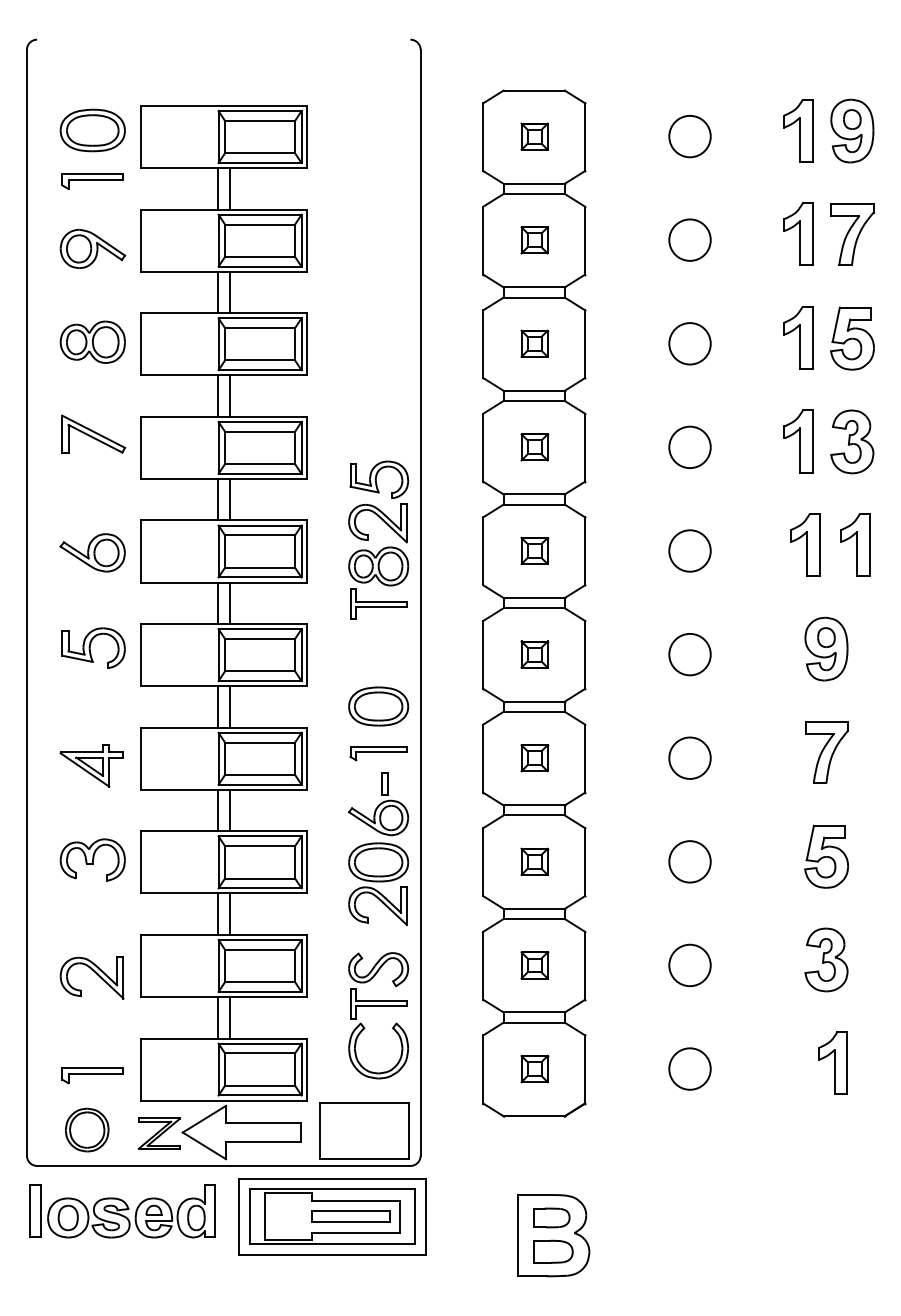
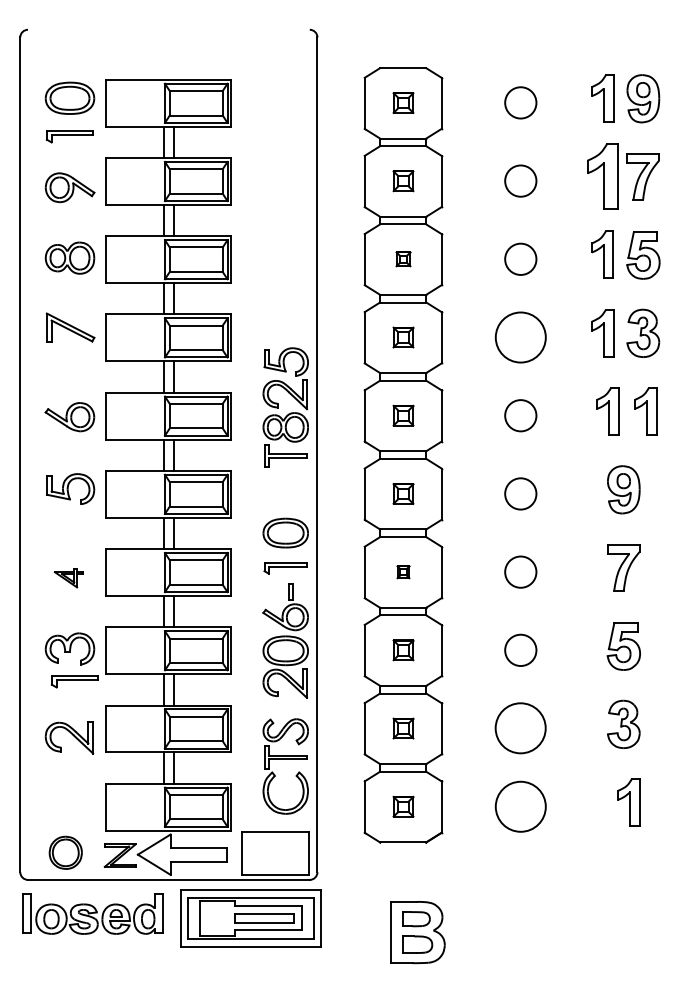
part: (798, 234) -> (602, 176), size x1.4
part: (534, 344) -> (403, 259), size x0.7
circle: (689, 447) -> (520, 337), size x1.6
part: (534, 758) -> (403, 572), size x0.6
part: (90, 765) -> (68, 577), size x0.6
circle: (689, 965) -> (520, 728), size x1.6
circle: (689, 1068) -> (520, 806), size x1.6
part: (92, 1075) -> (74, 681), moved

